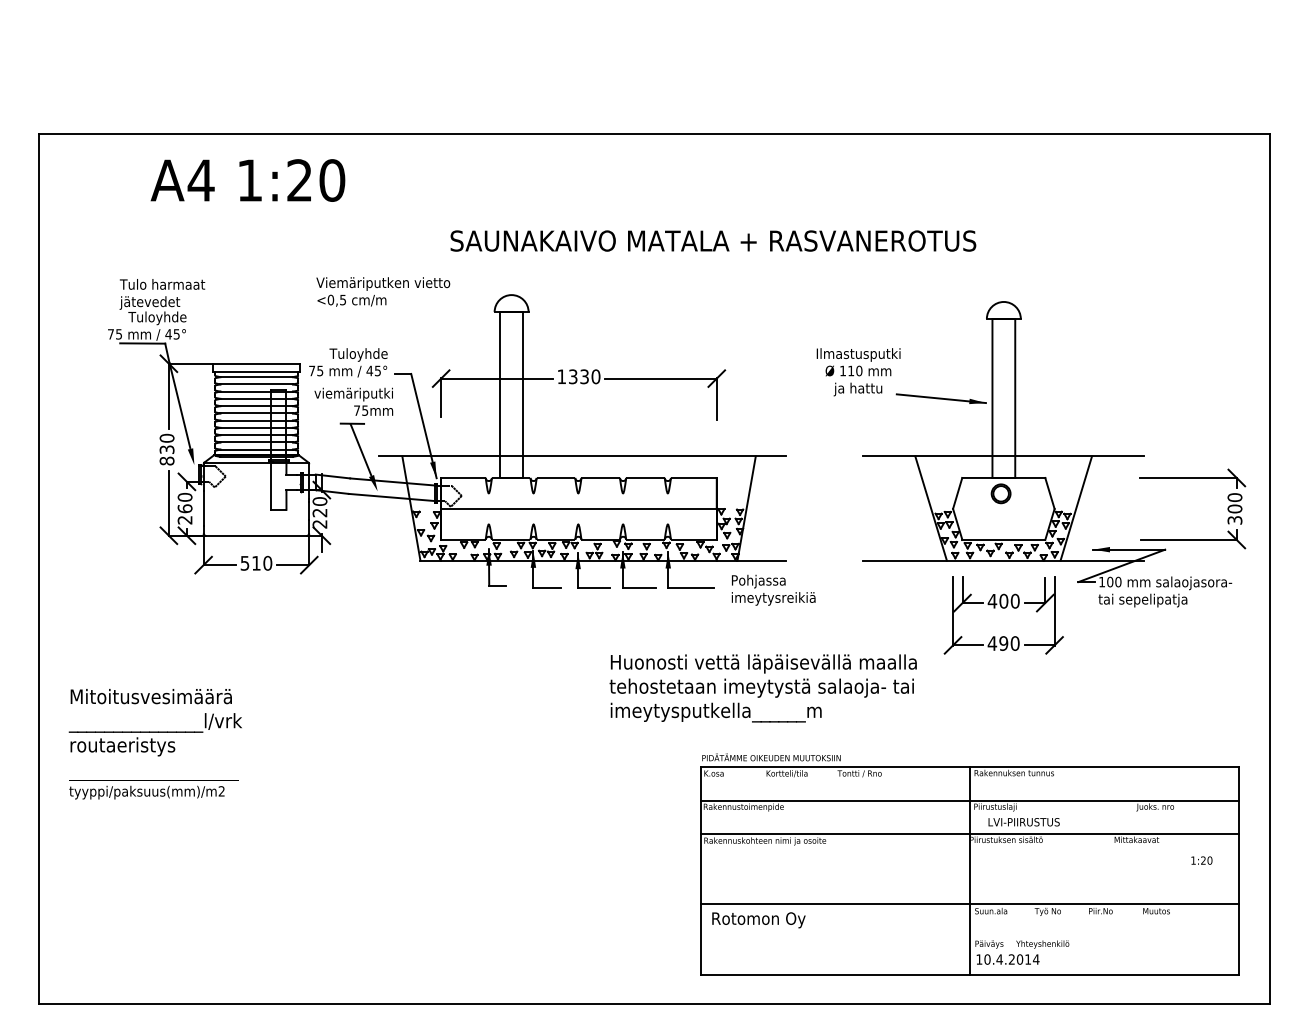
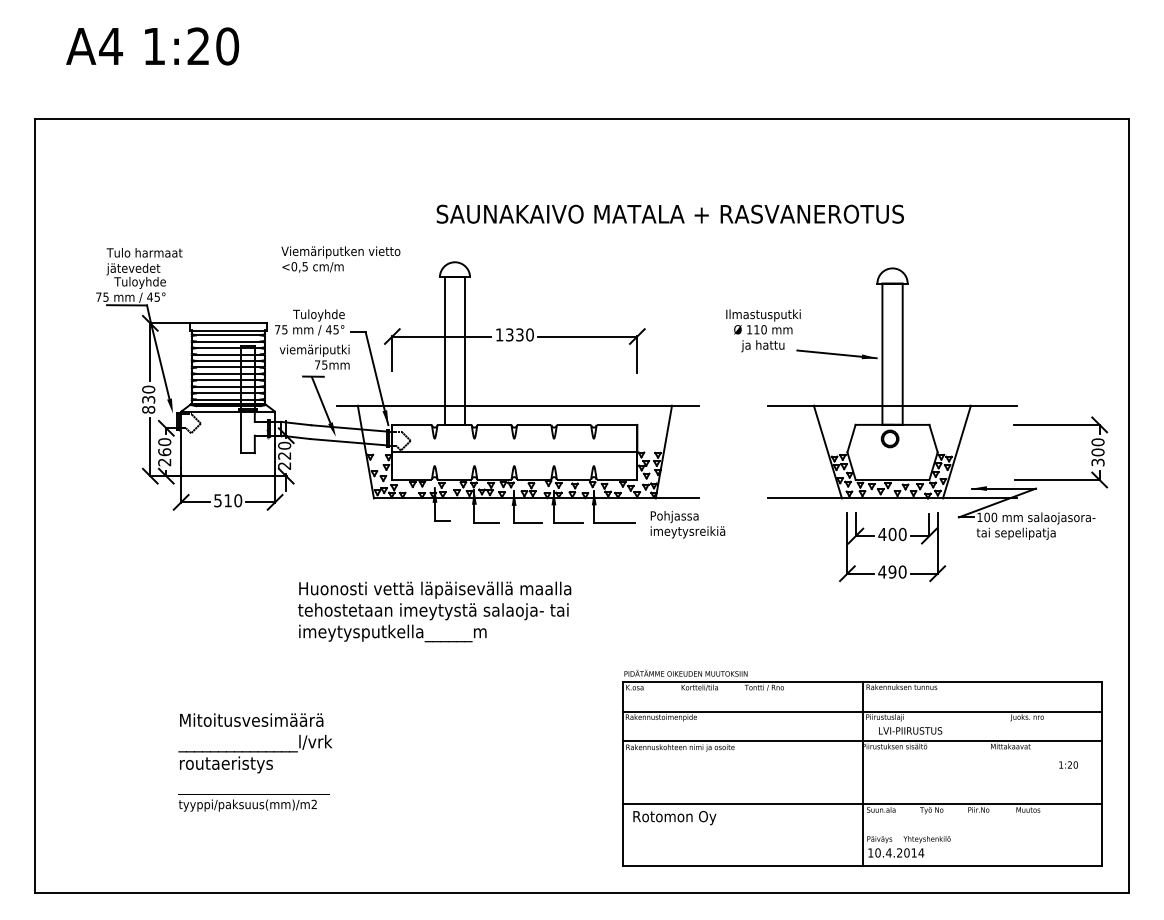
text: (247, 180) -> (152, 46), moved
text: (712, 240) -> (669, 213), moved
text: (763, 687) -> (434, 611), moved
text: (155, 744) -> (255, 762), moved

